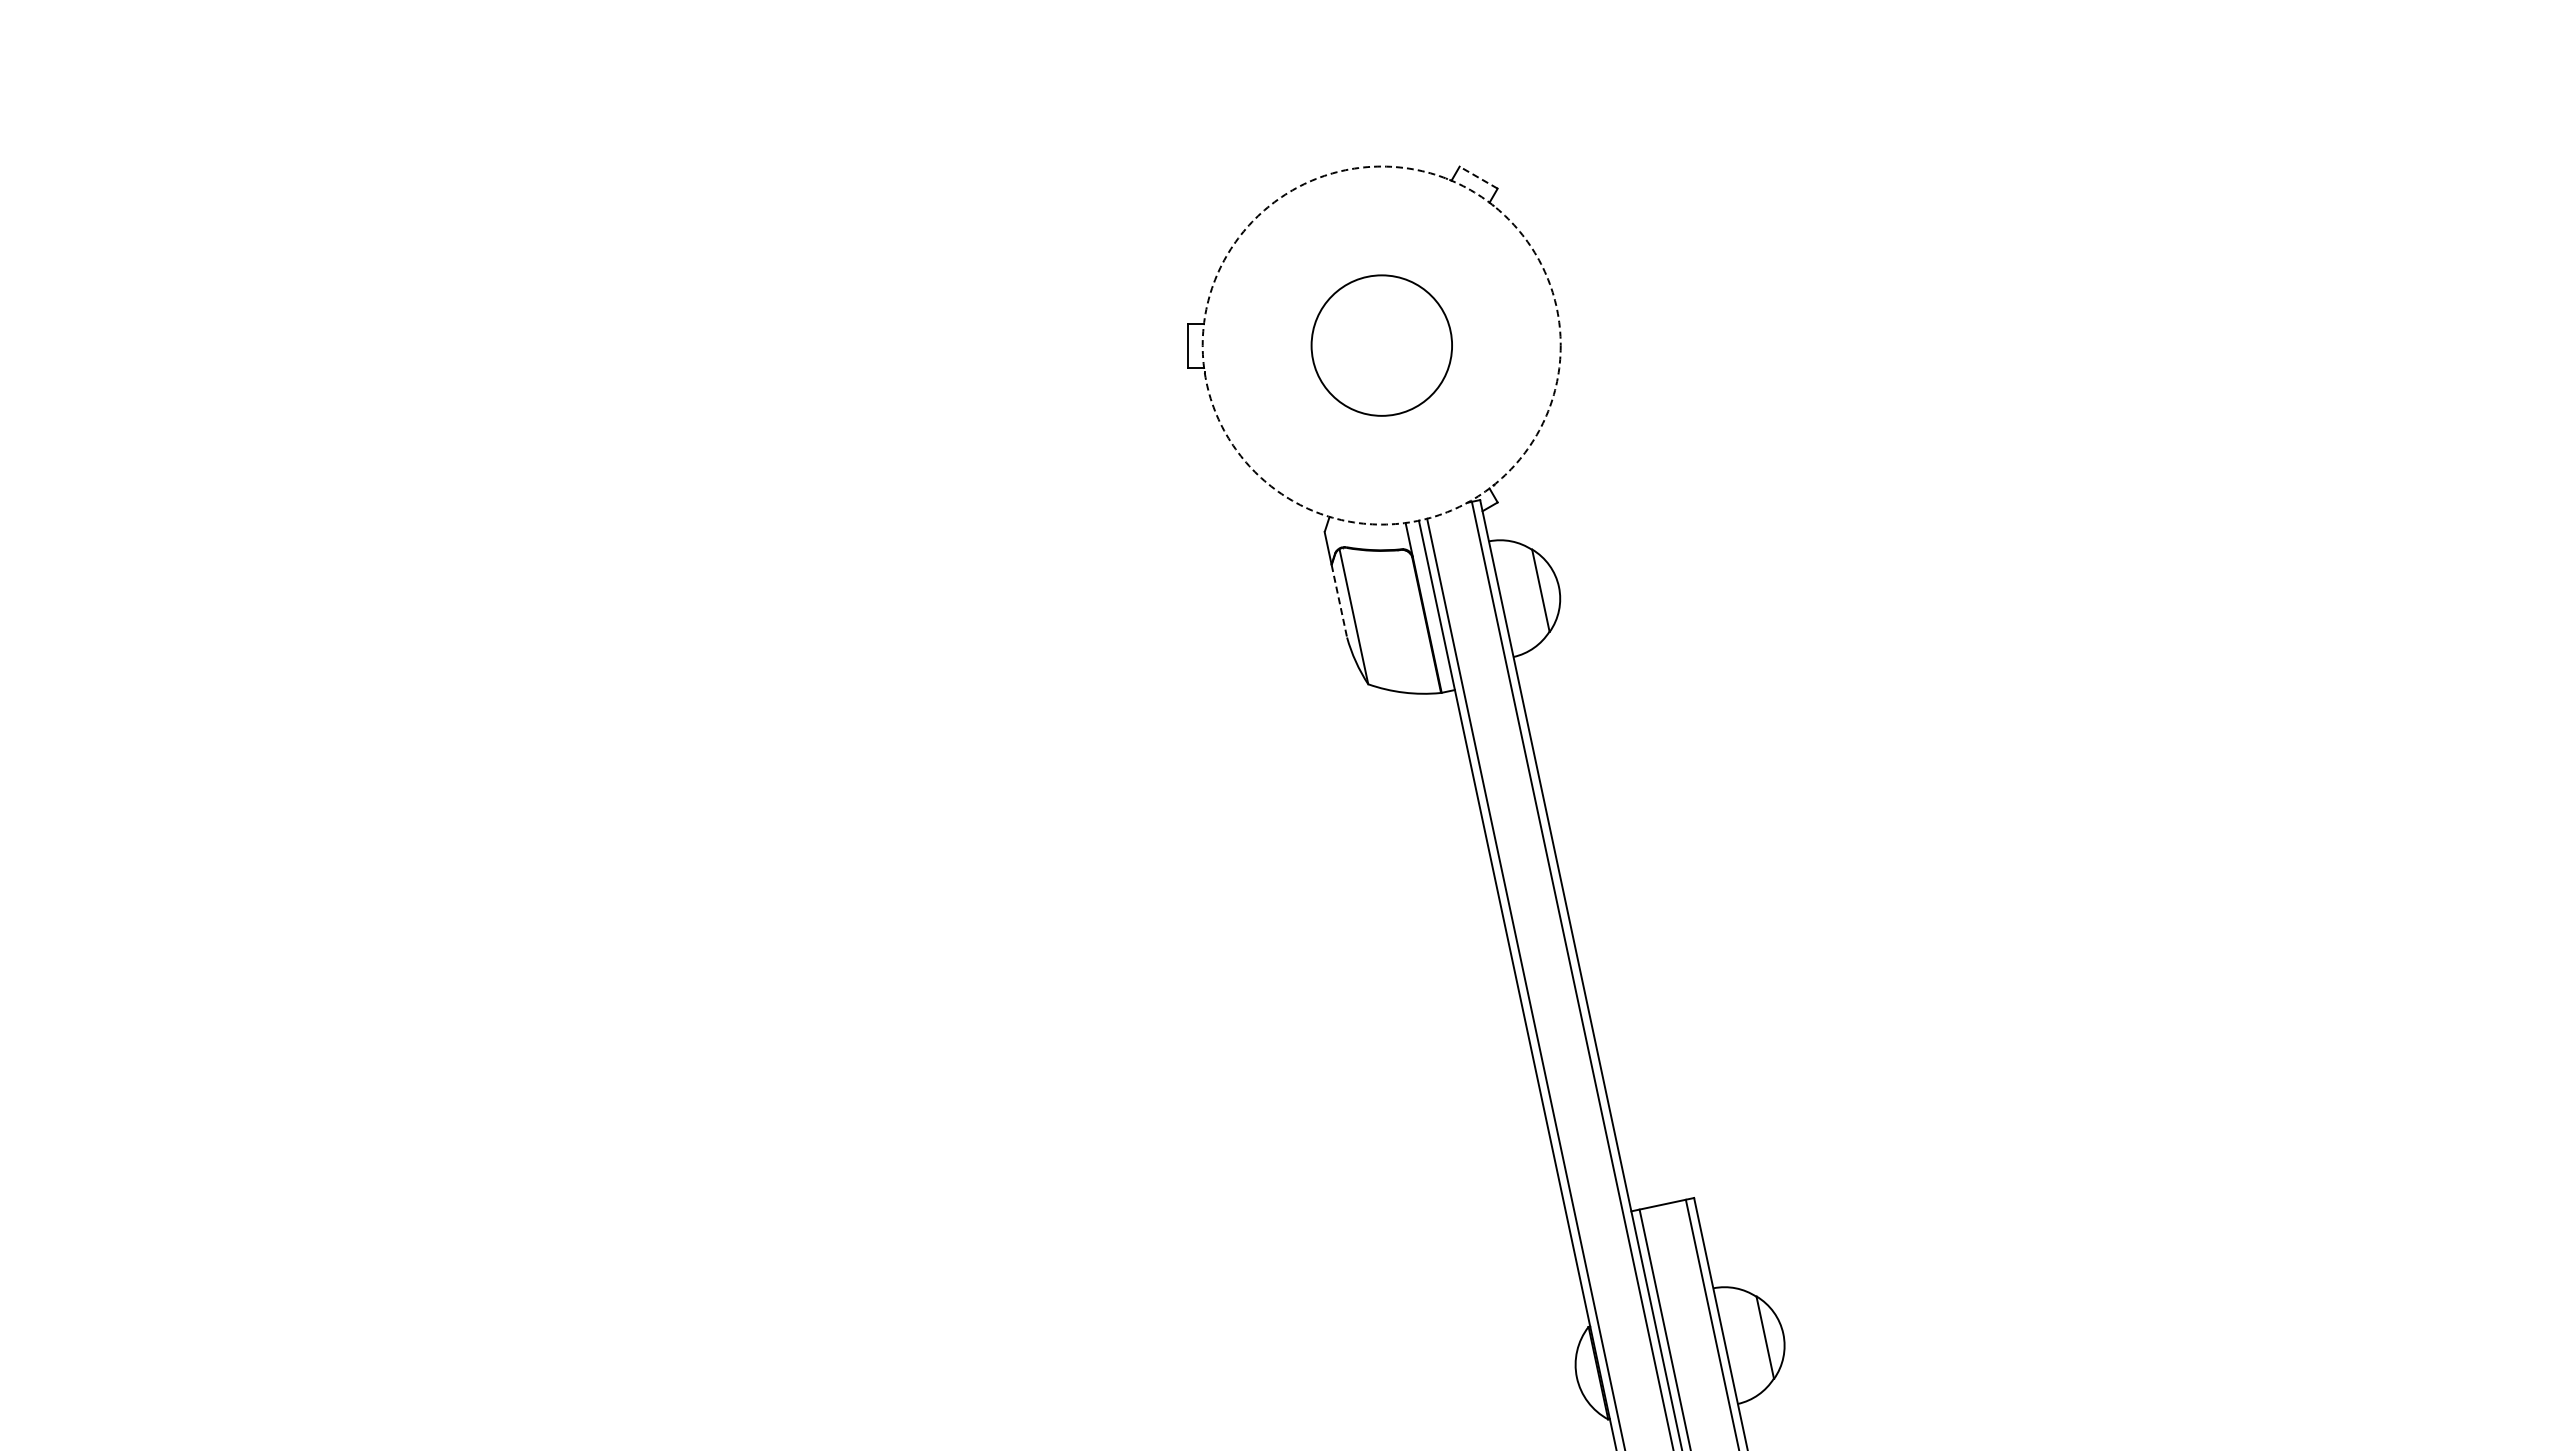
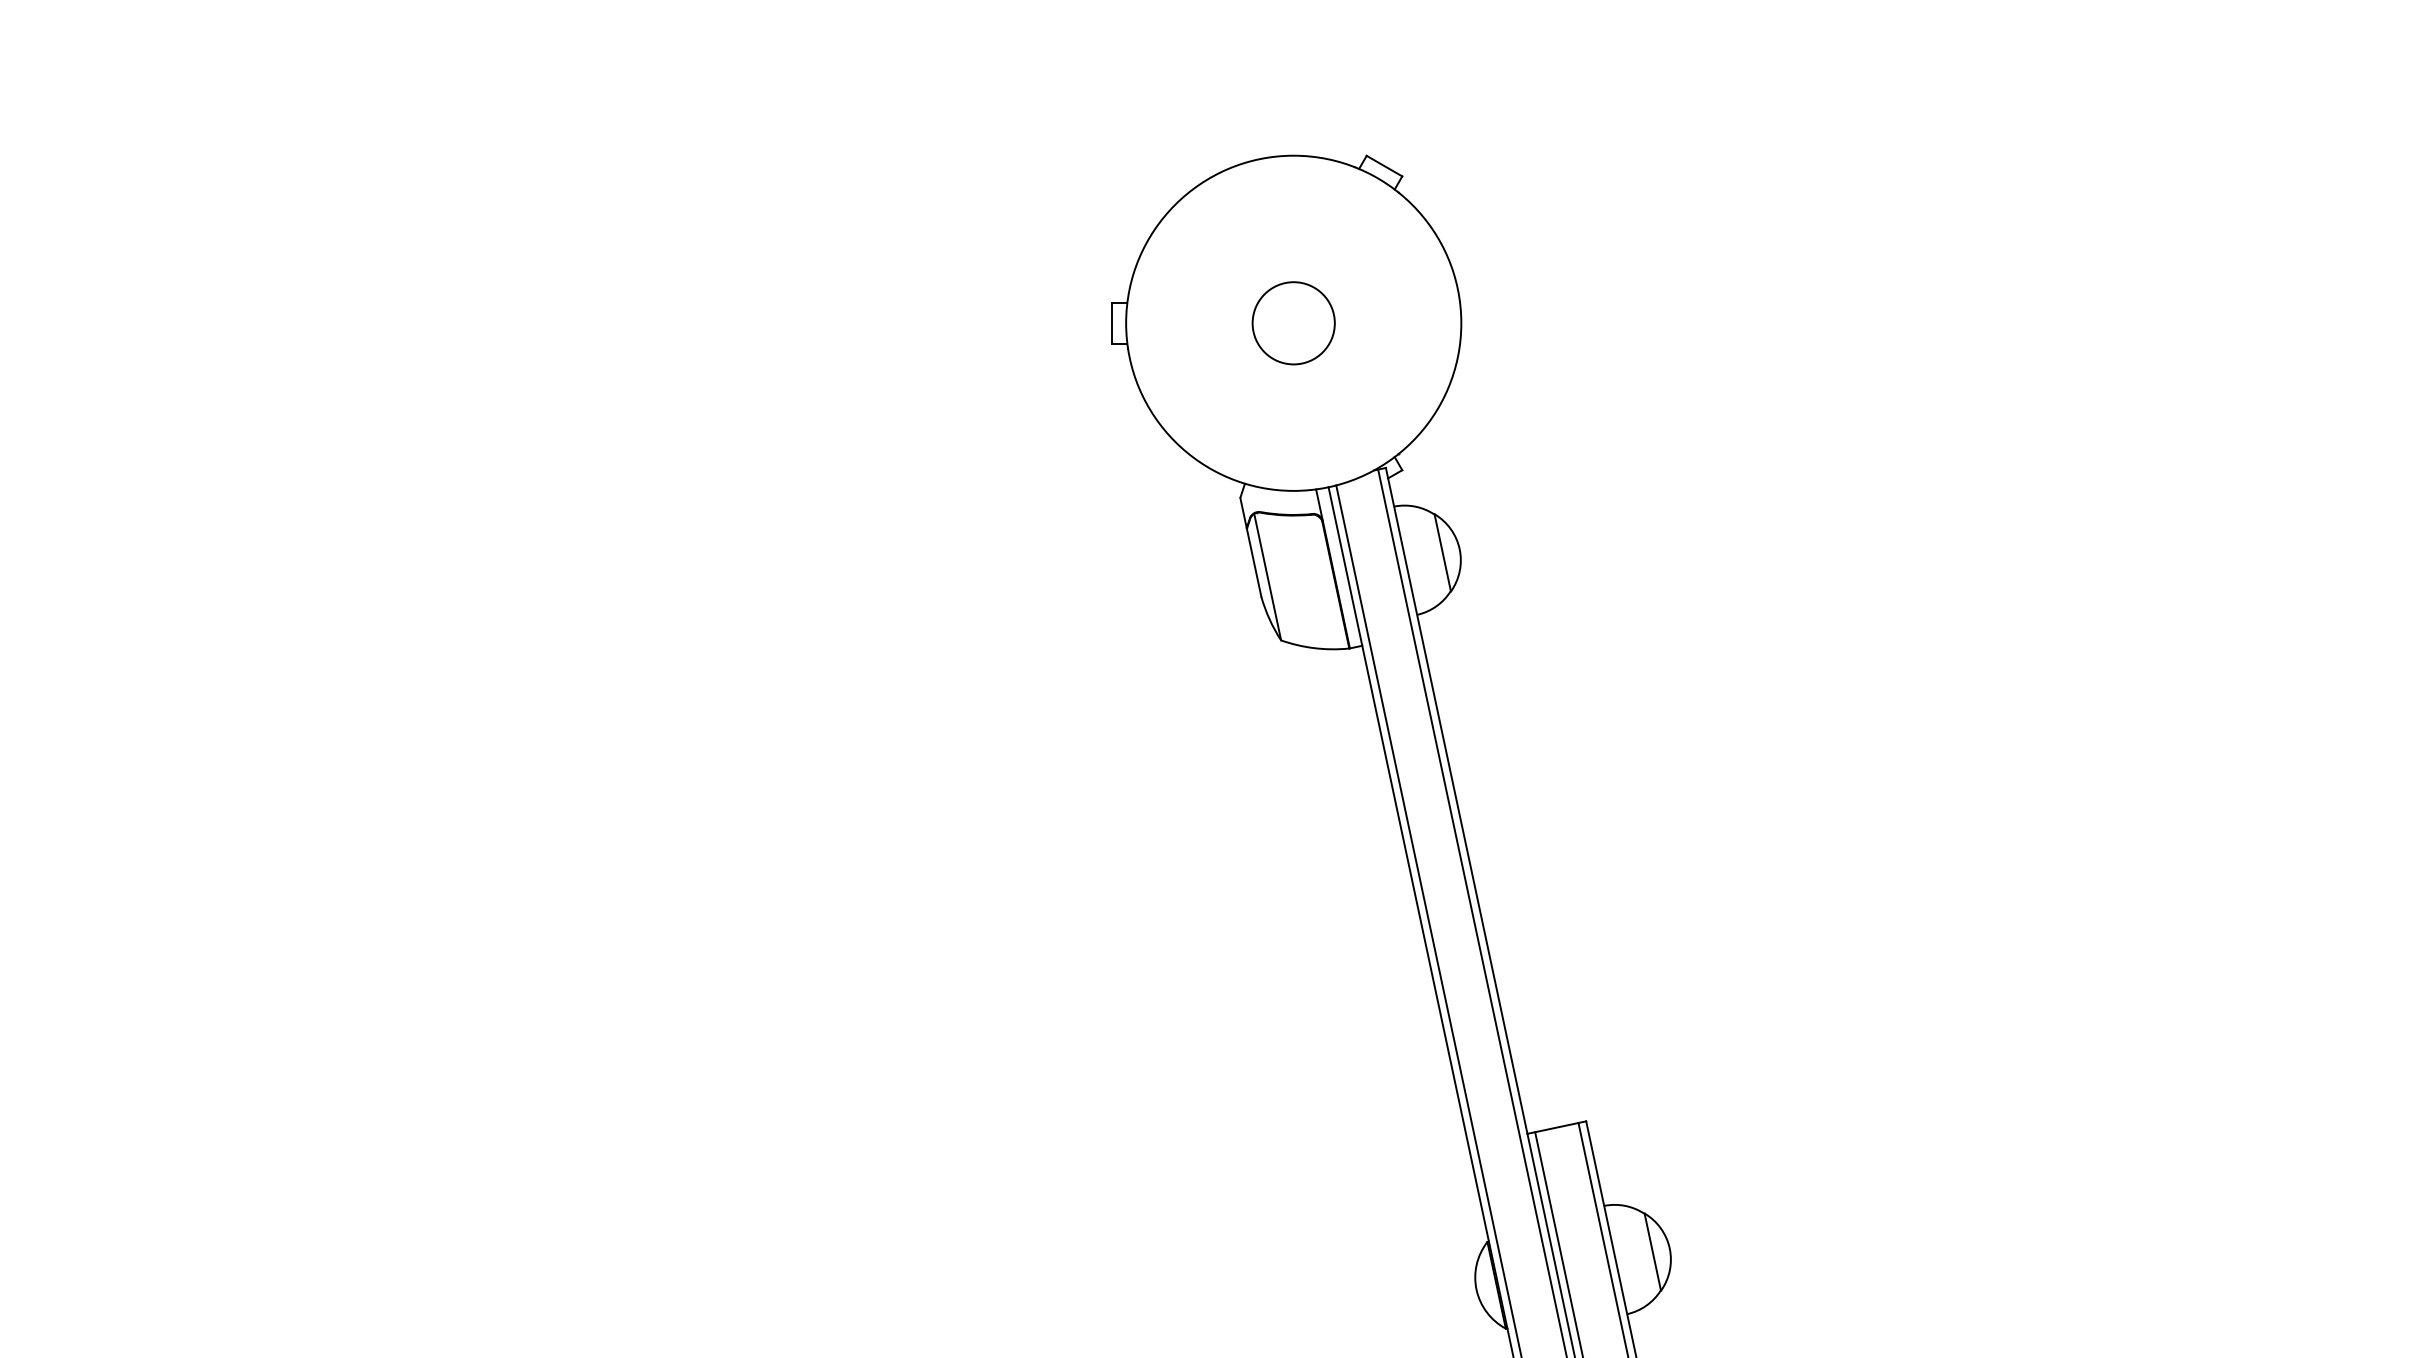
line: (1478, 177) -> (1384, 165), dashed -> solid
circle: (1381, 345) -> (1293, 323), dashed -> solid
circle: (1381, 345) -> (1293, 323), size x0.62
line: (1339, 601) -> (1254, 562), dashed -> solid

